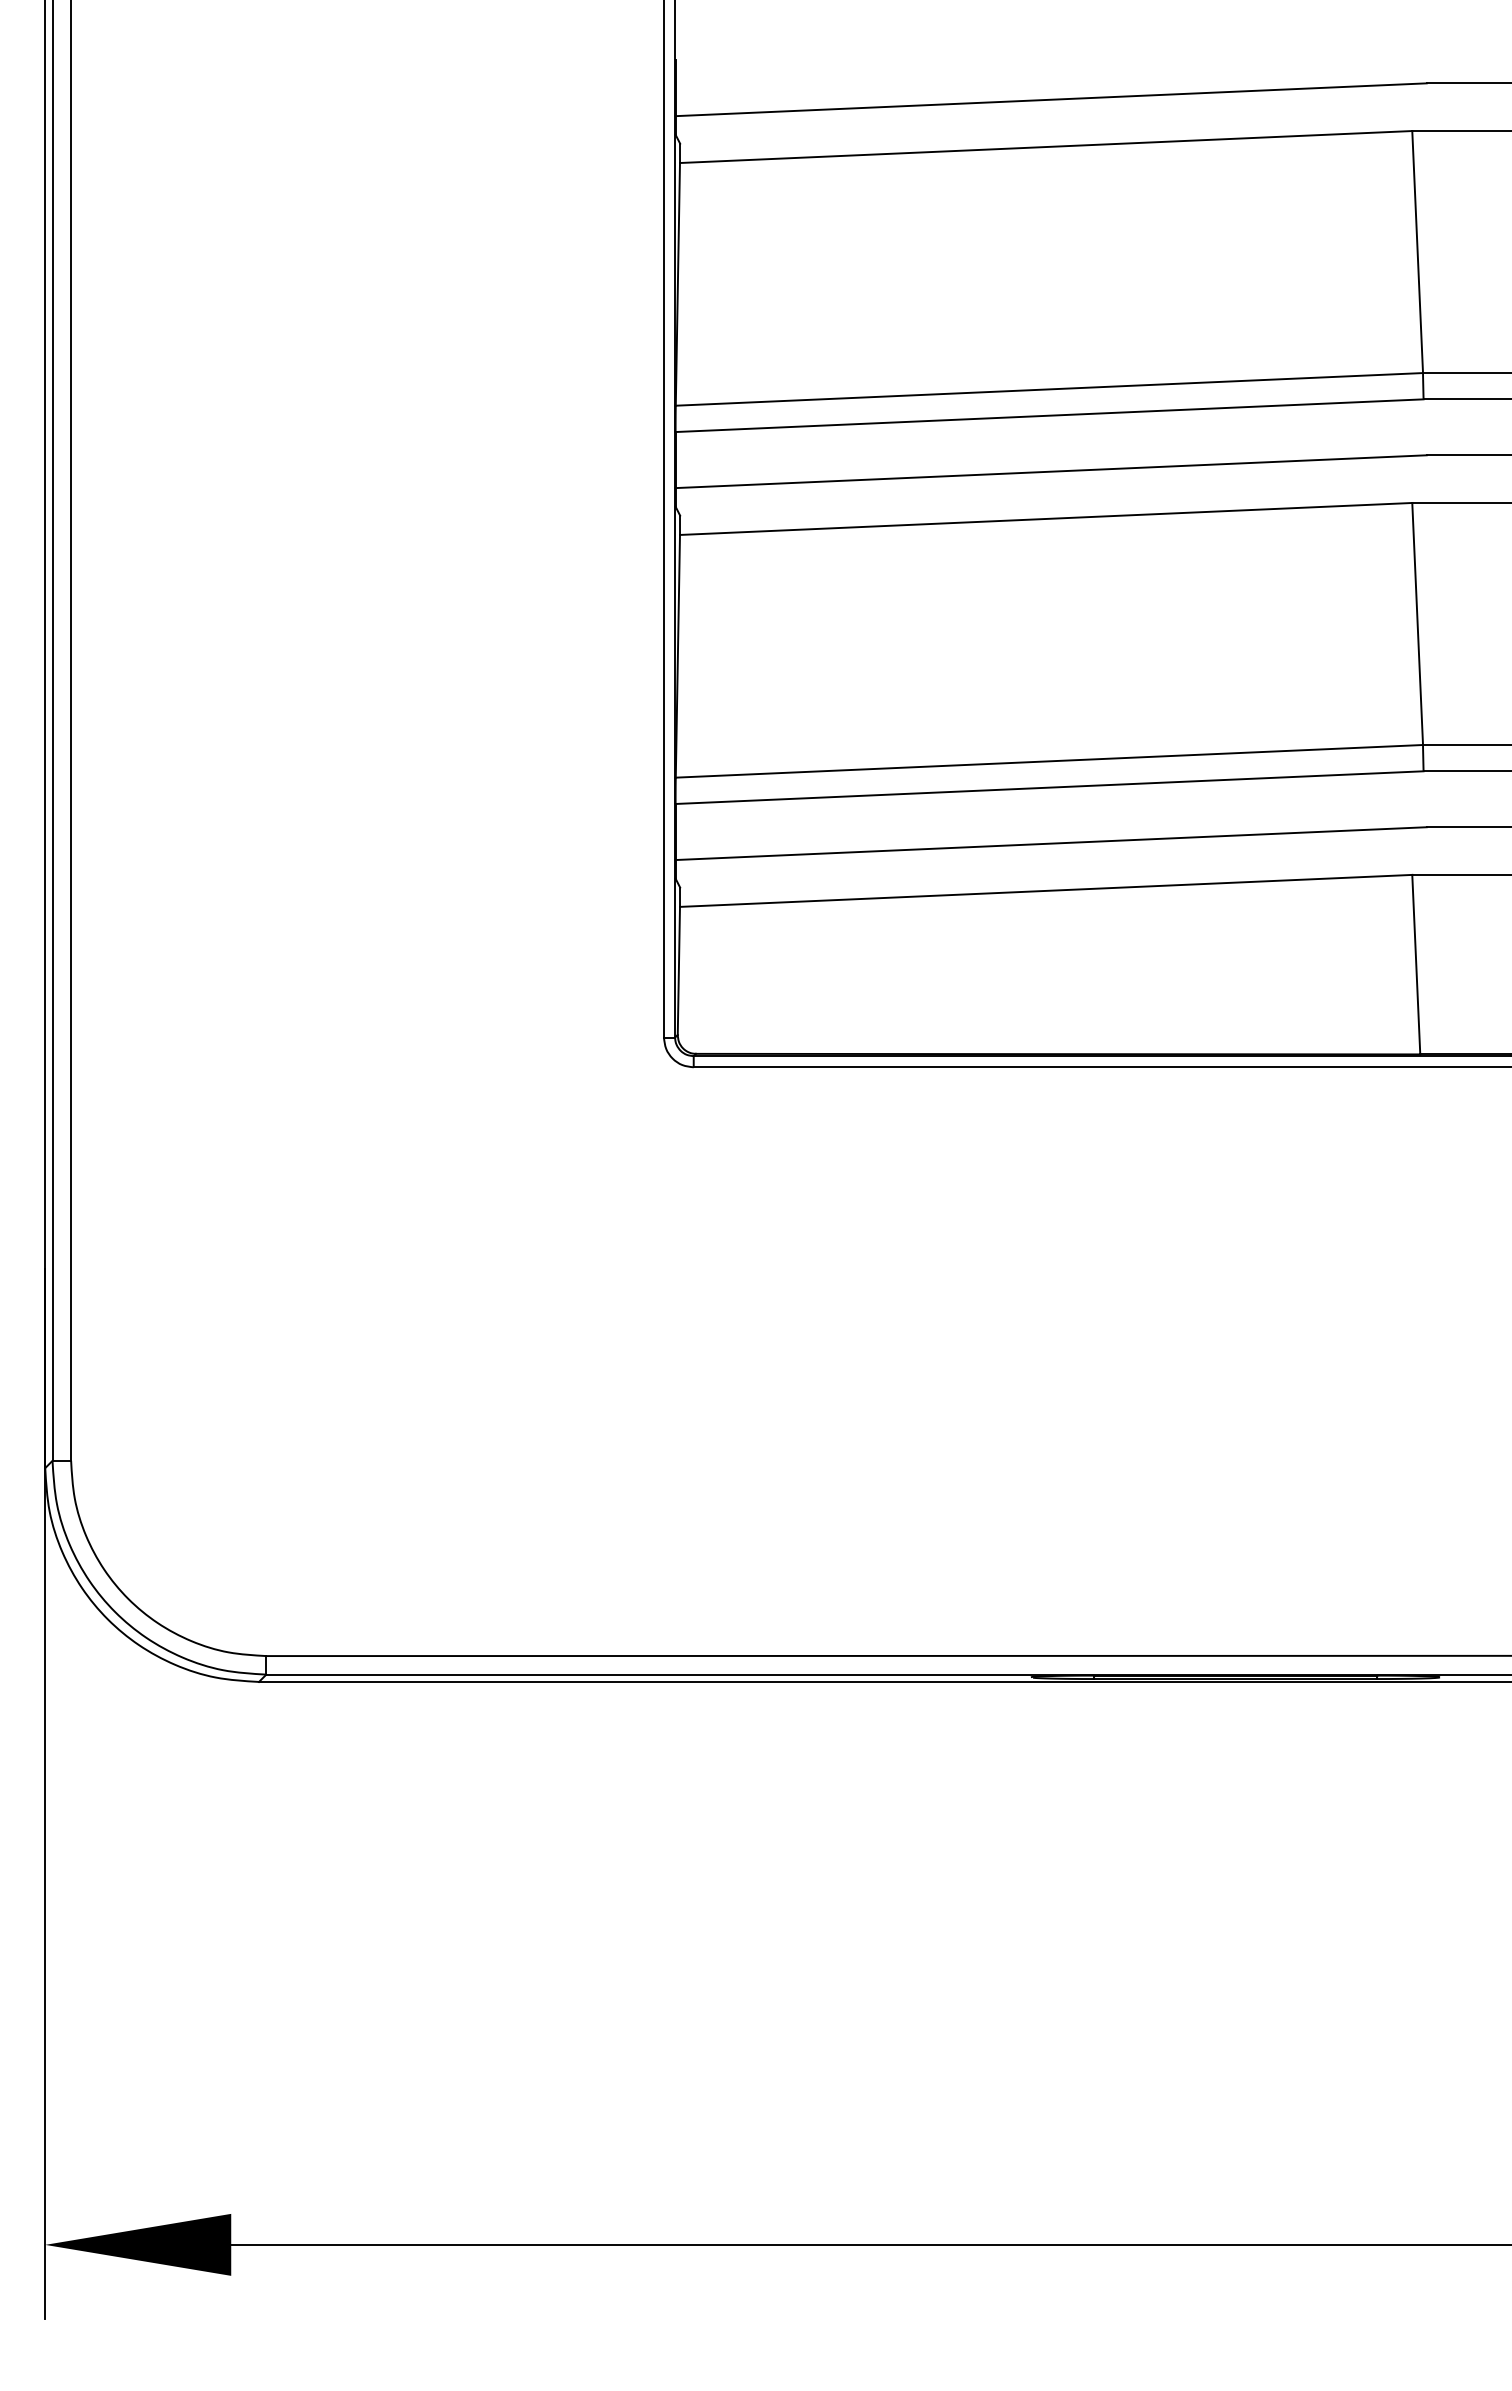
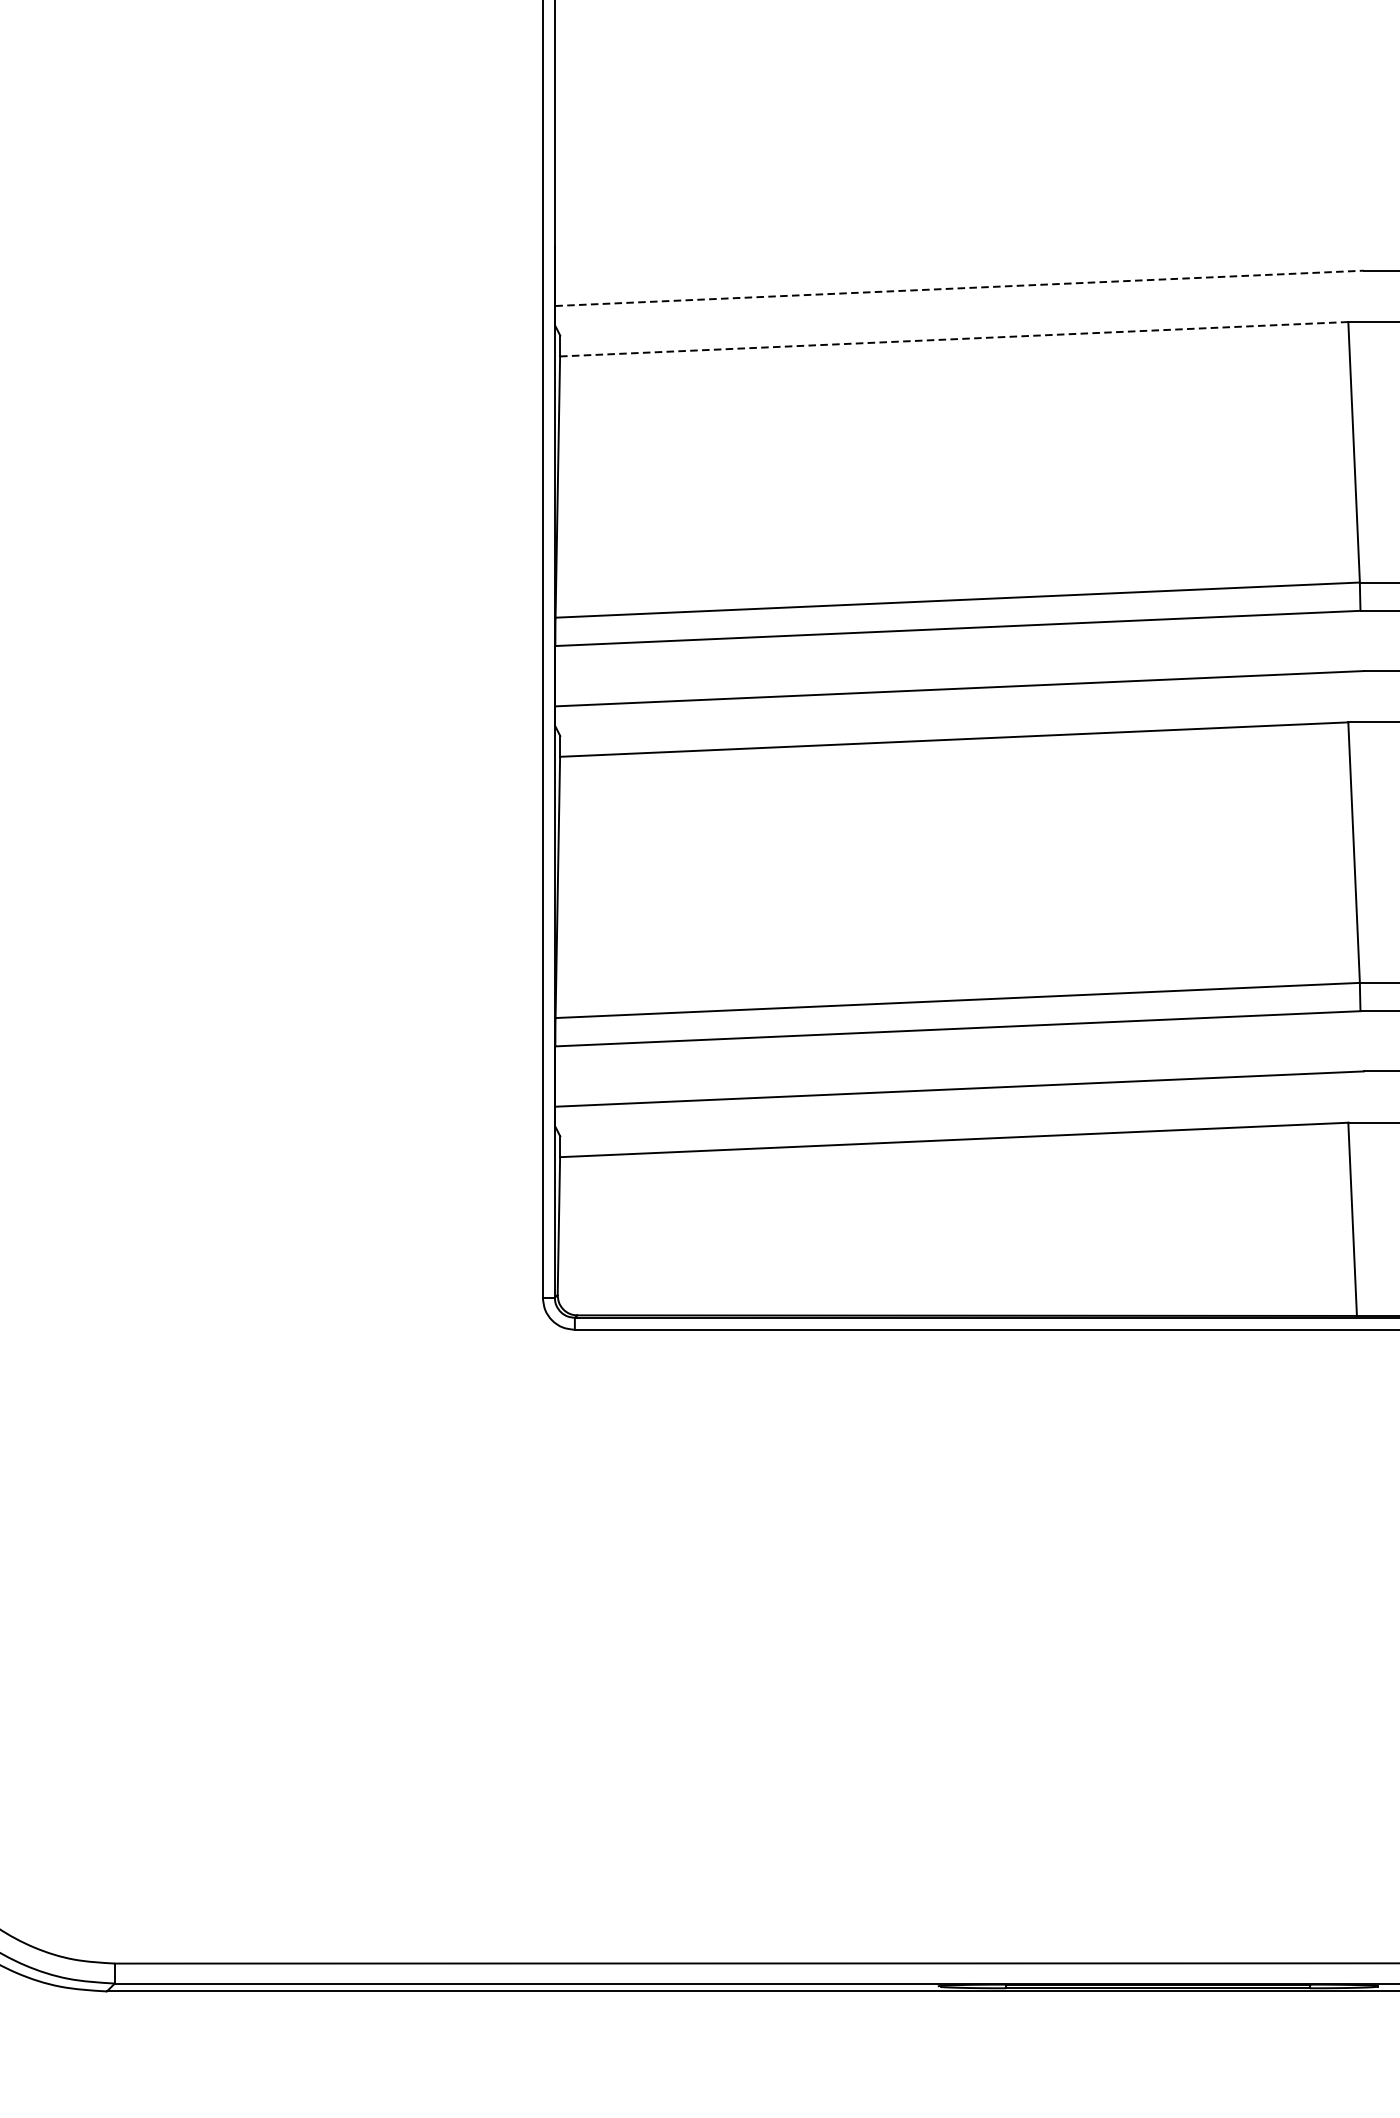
line: (1051, 99) -> (959, 288), solid -> dashed
line: (1045, 147) -> (953, 339), solid -> dashed

